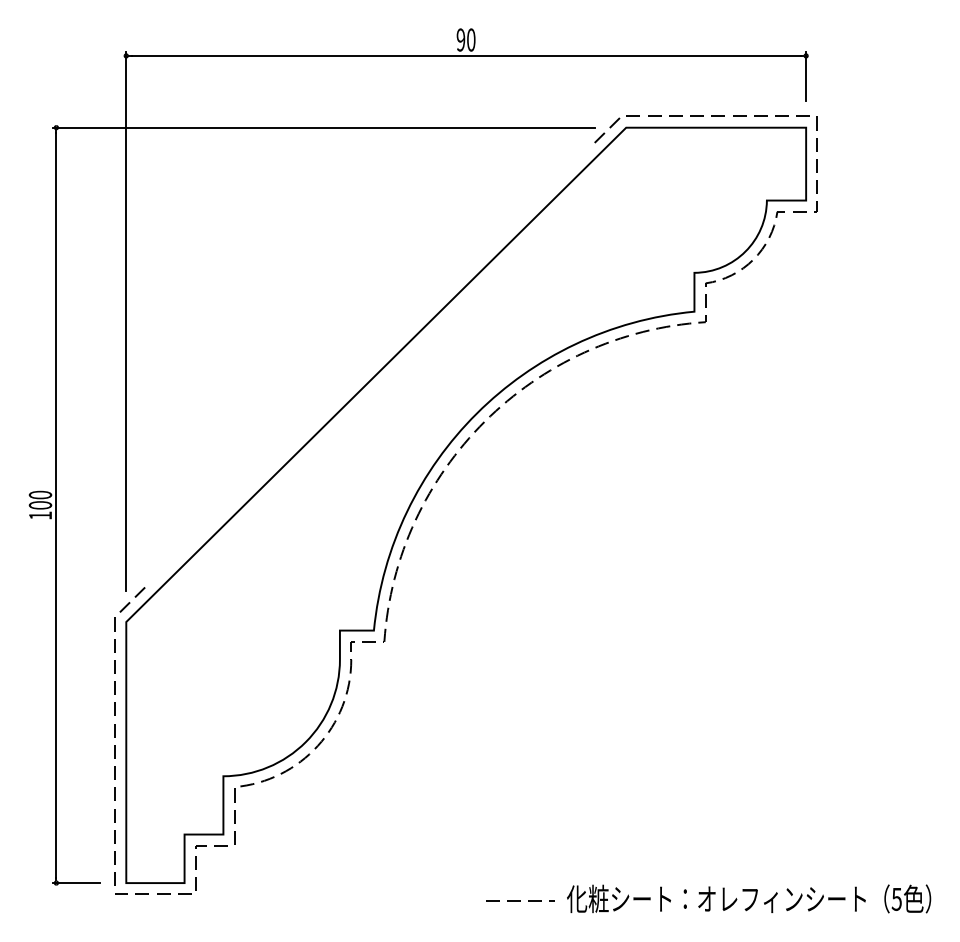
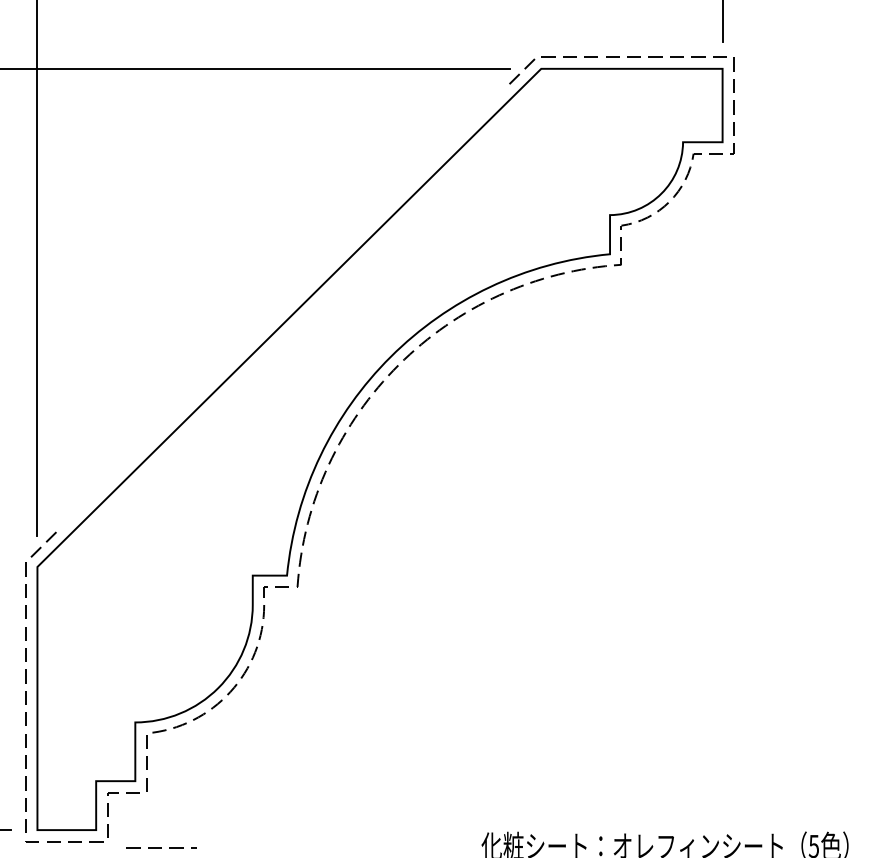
line: (520, 900) -> (161, 847), moved

